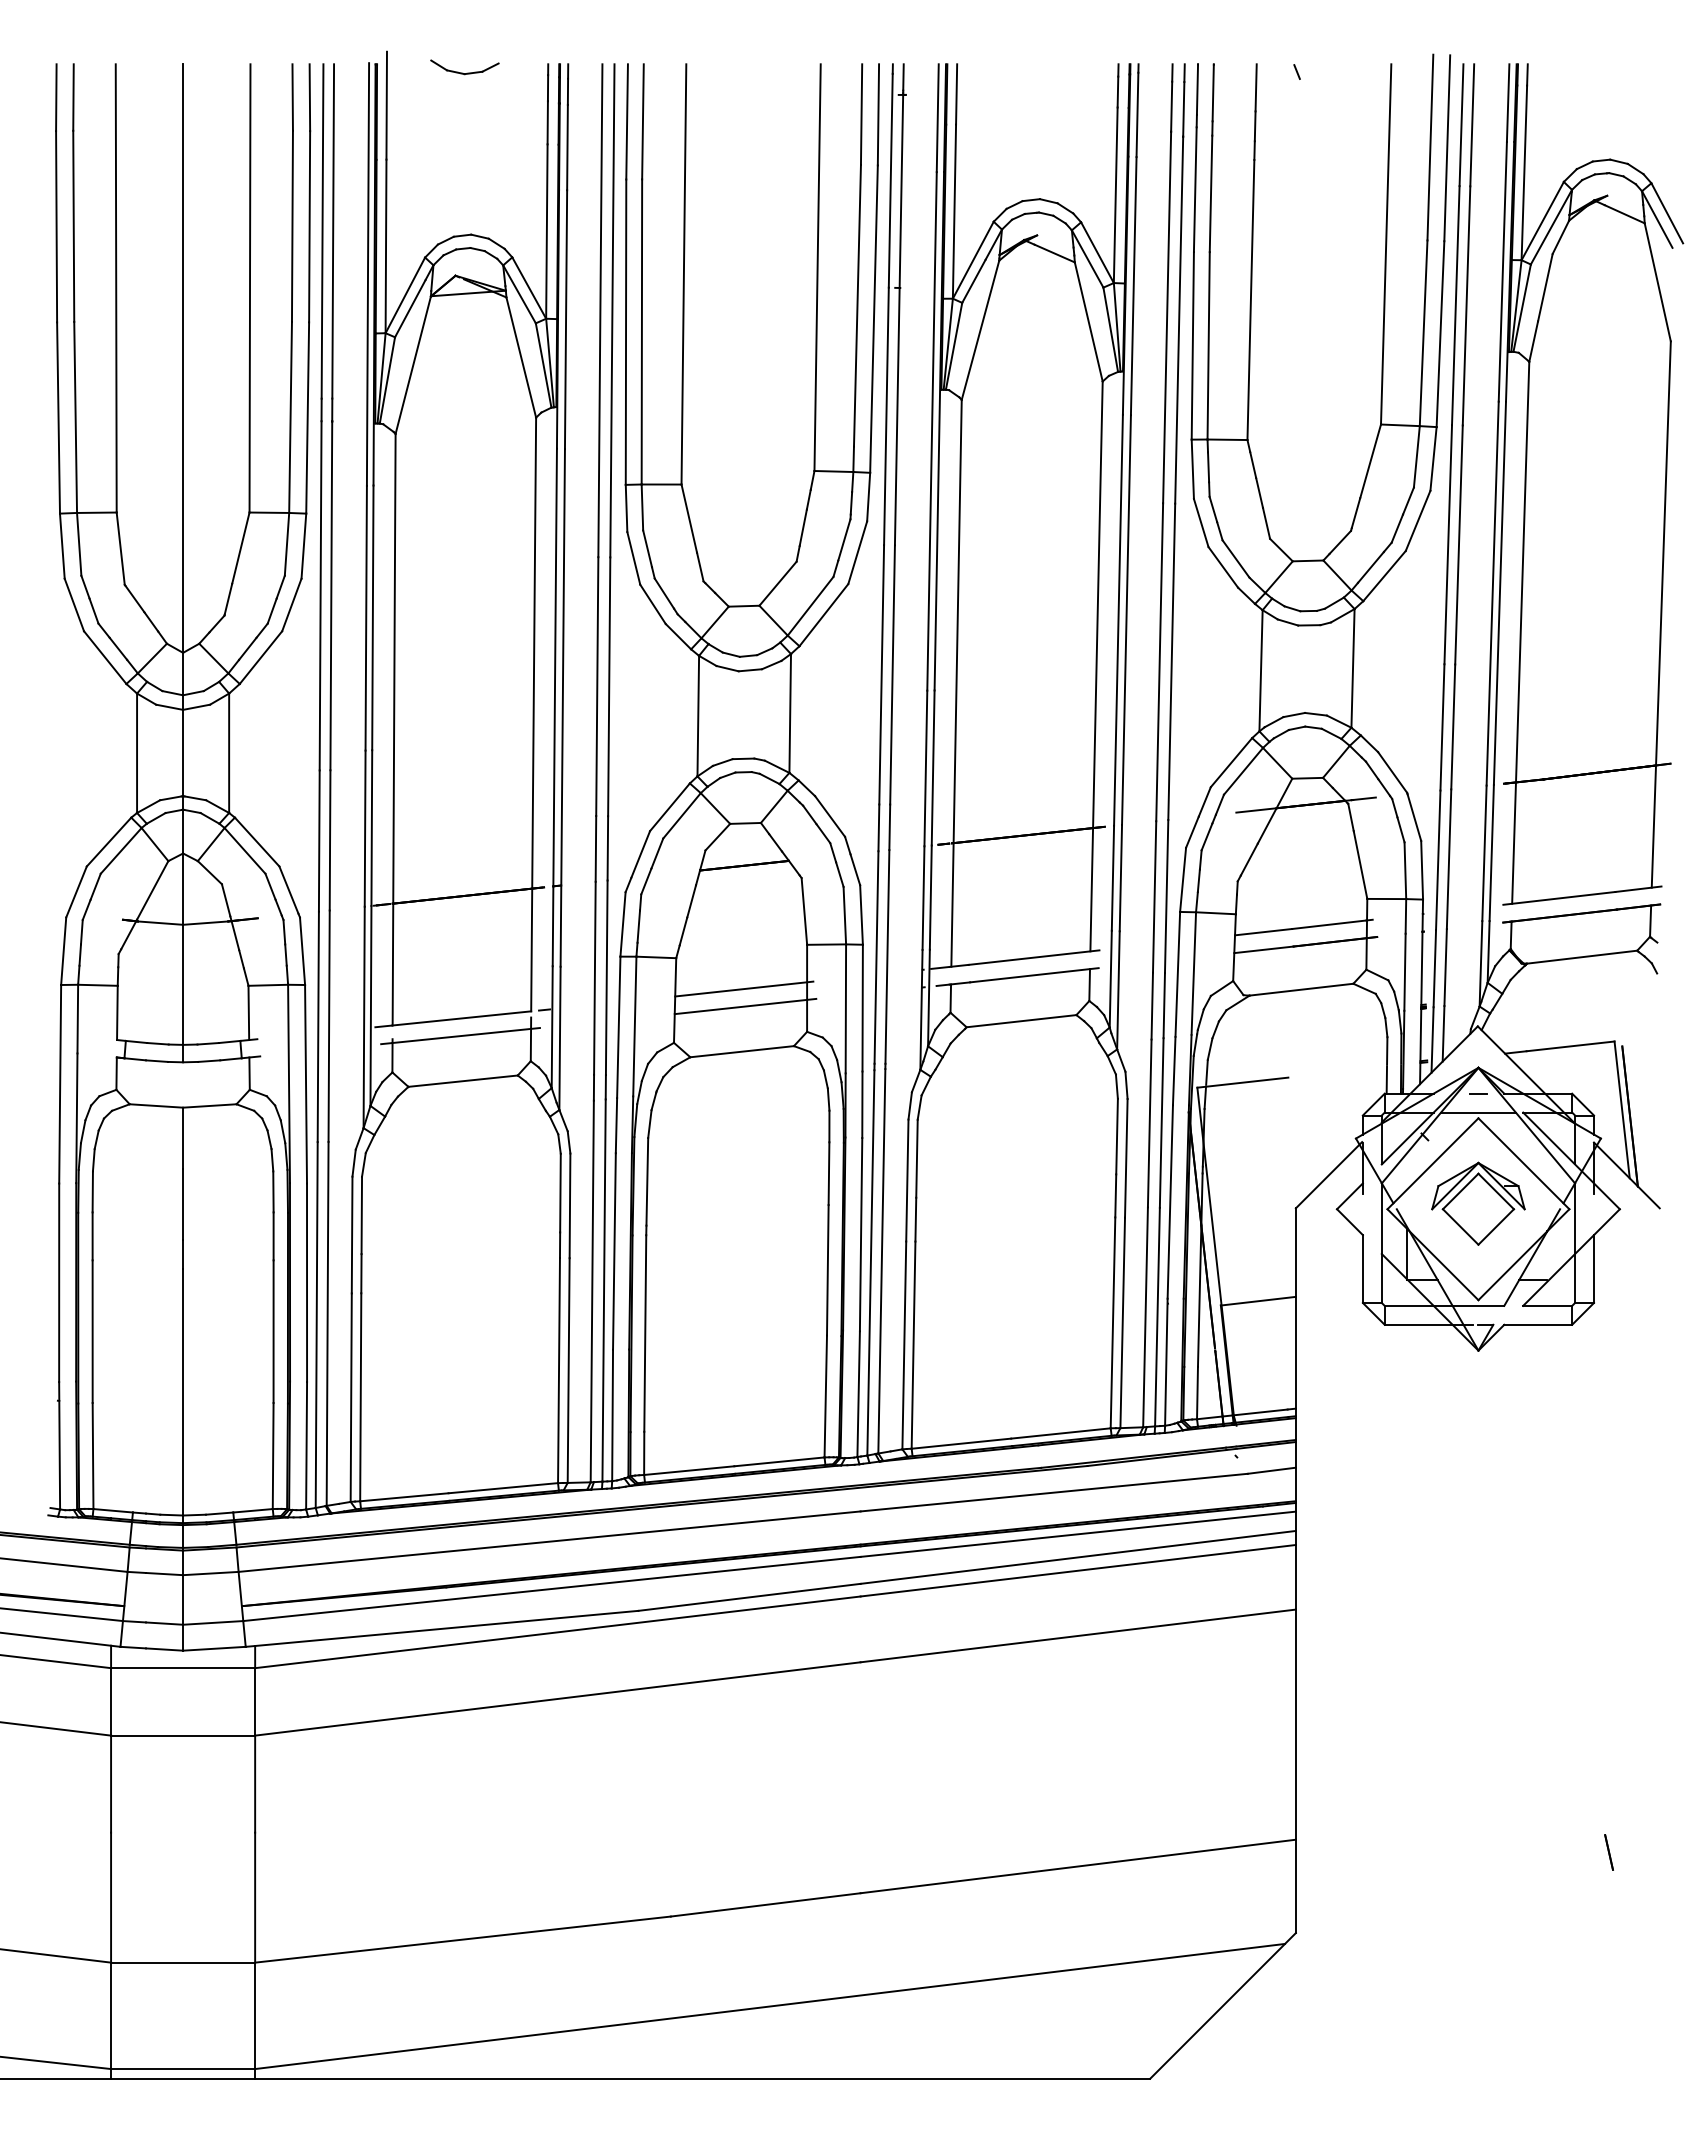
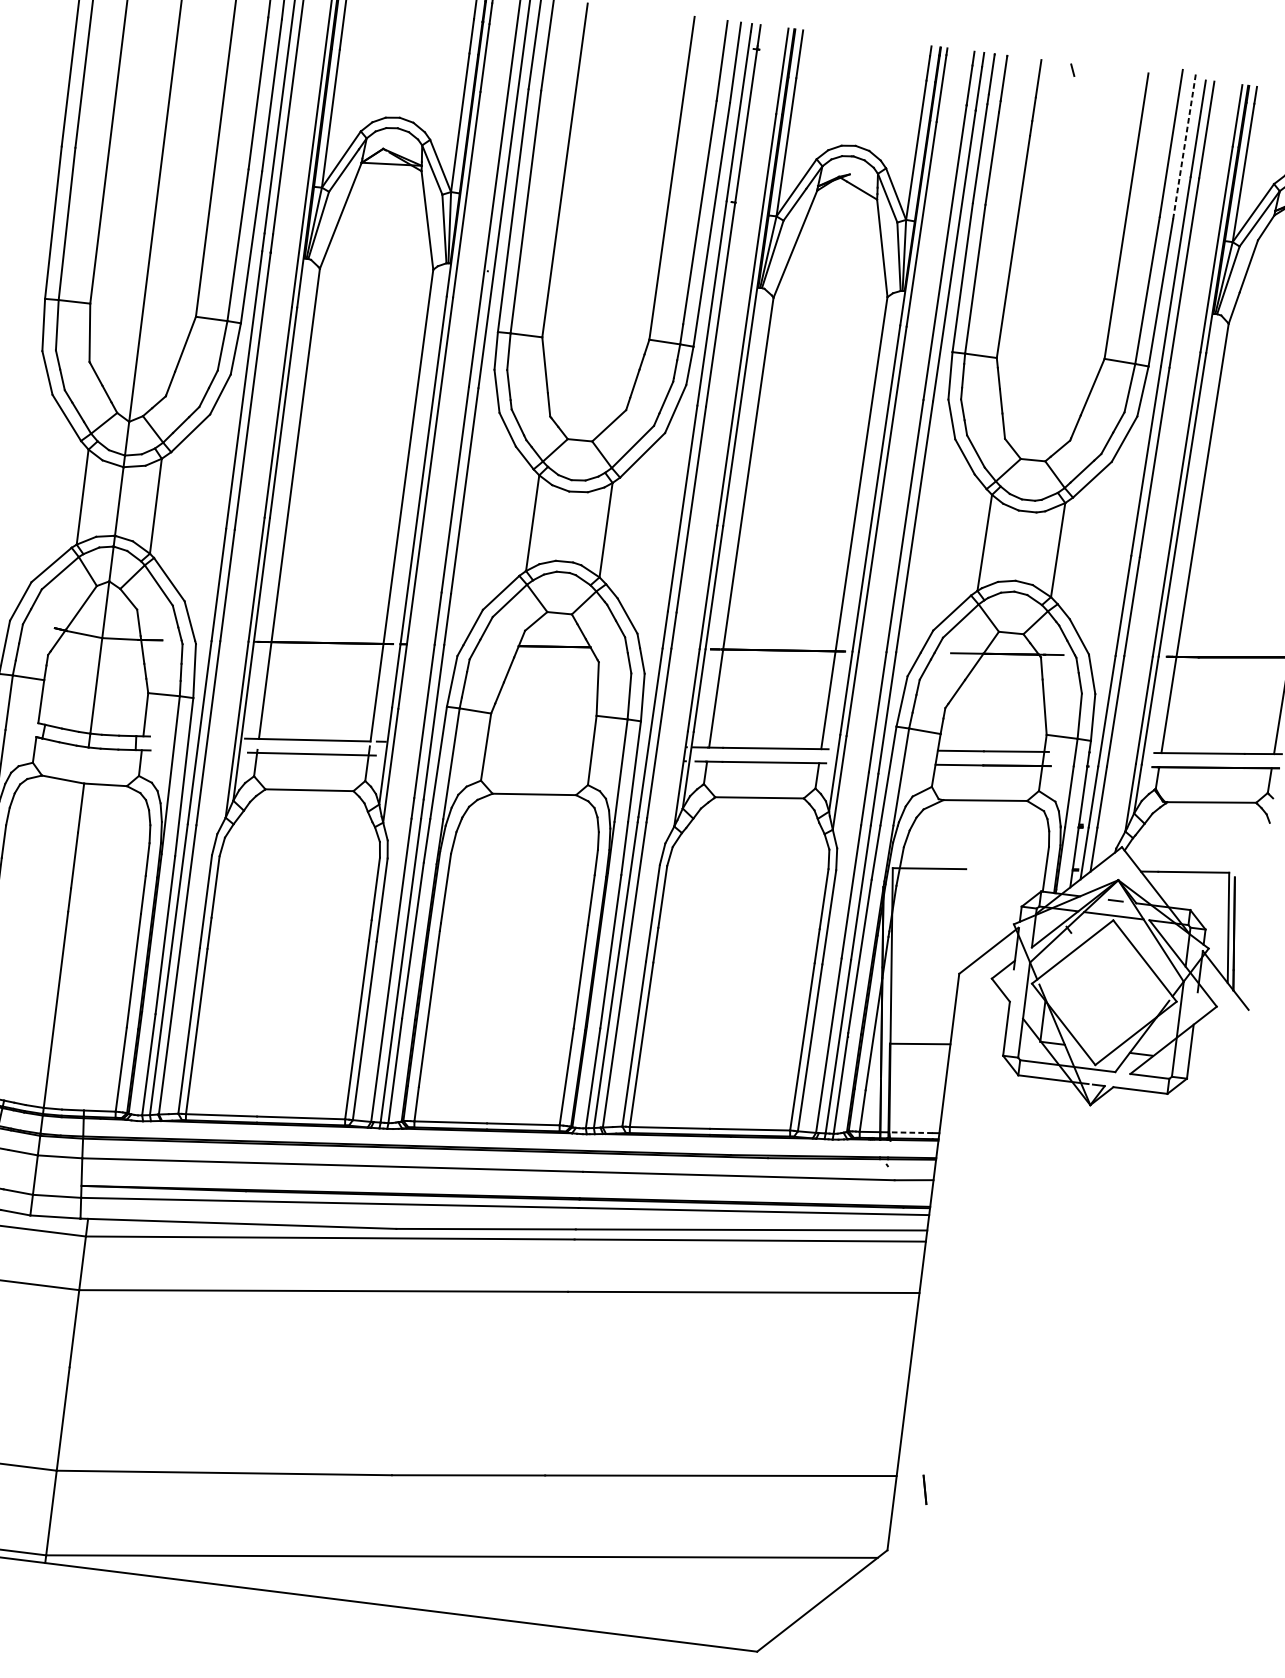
line: (1447, 147) -> (1184, 145), solid -> dashed
line: (744, 988) -> (542, 744), removed
line: (745, 1006) -> (541, 758), removed
part: (1478, 1203) -> (1104, 988), removed
line: (1260, 1412) -> (910, 1132), solid -> dashed
line: (1608, 1852) -> (924, 1489), moved

